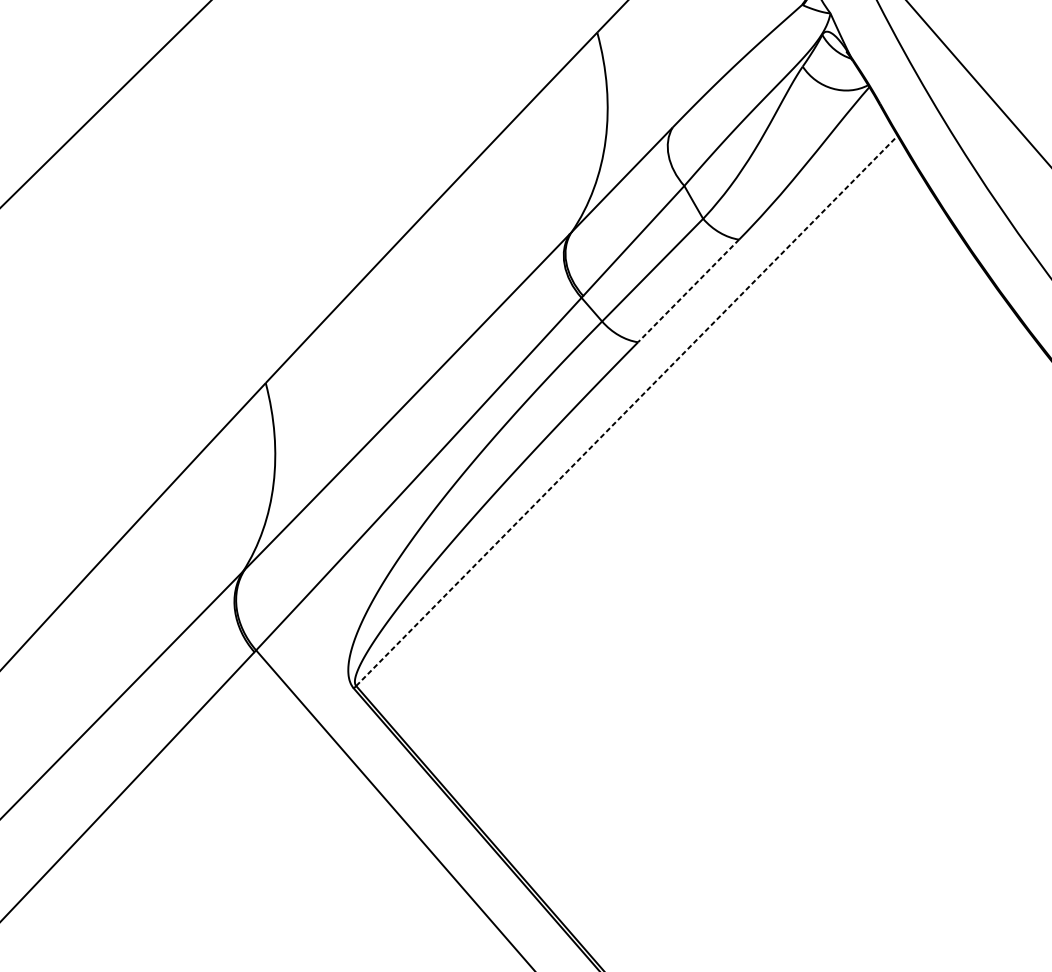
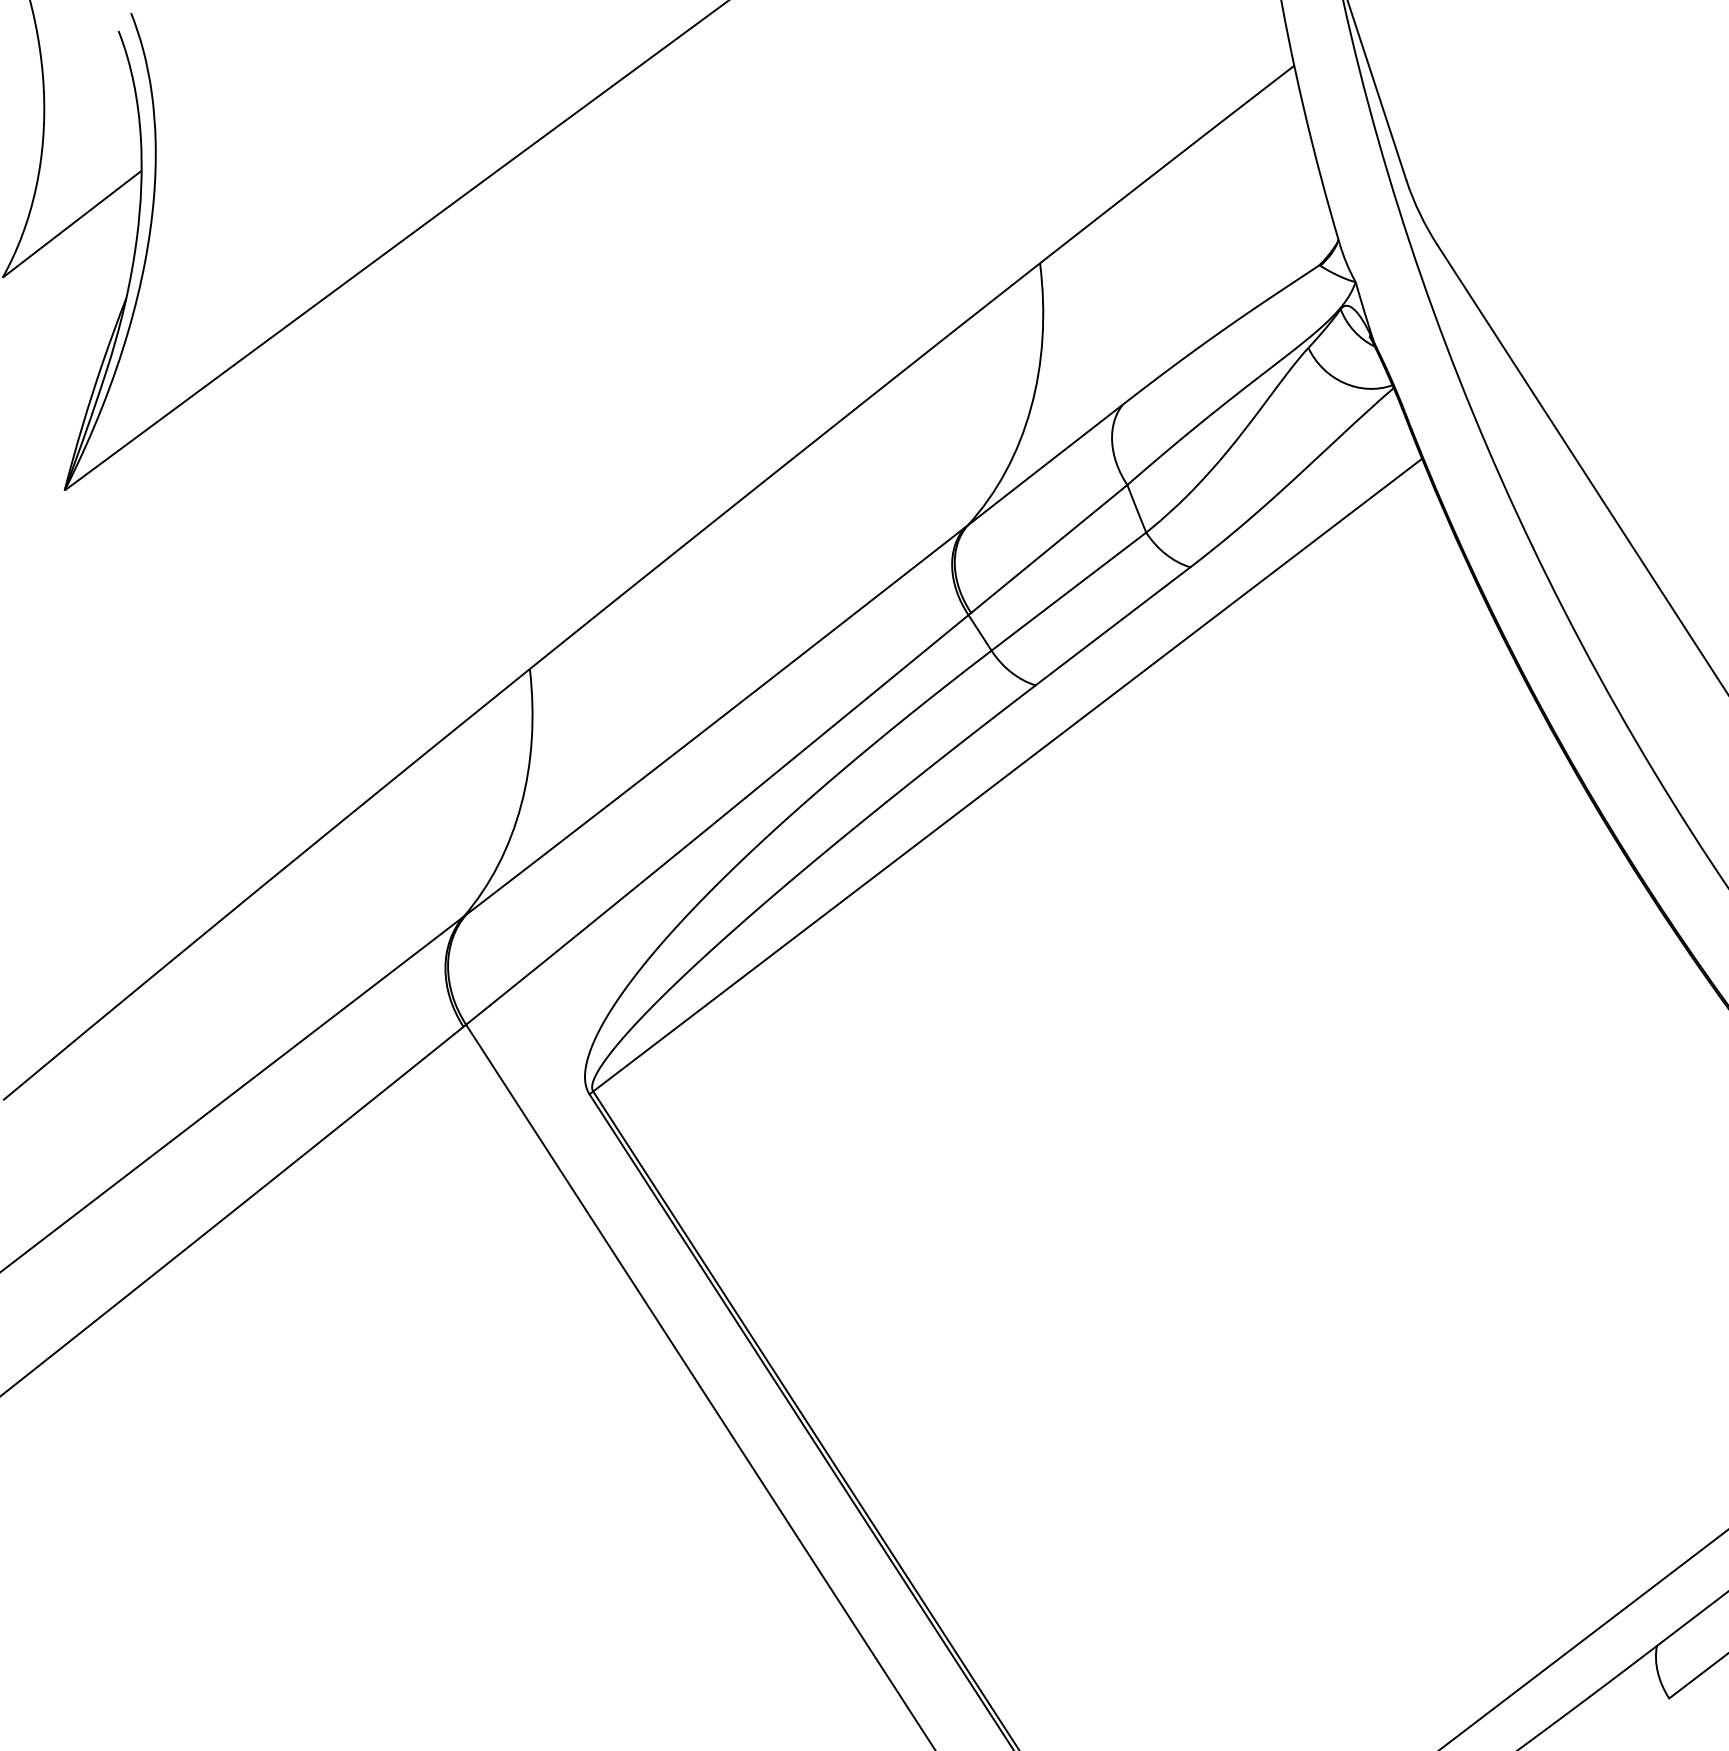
line: (688, 291) -> (1112, 626), dashed -> solid
line: (627, 410) -> (1008, 774), dashed -> solid

